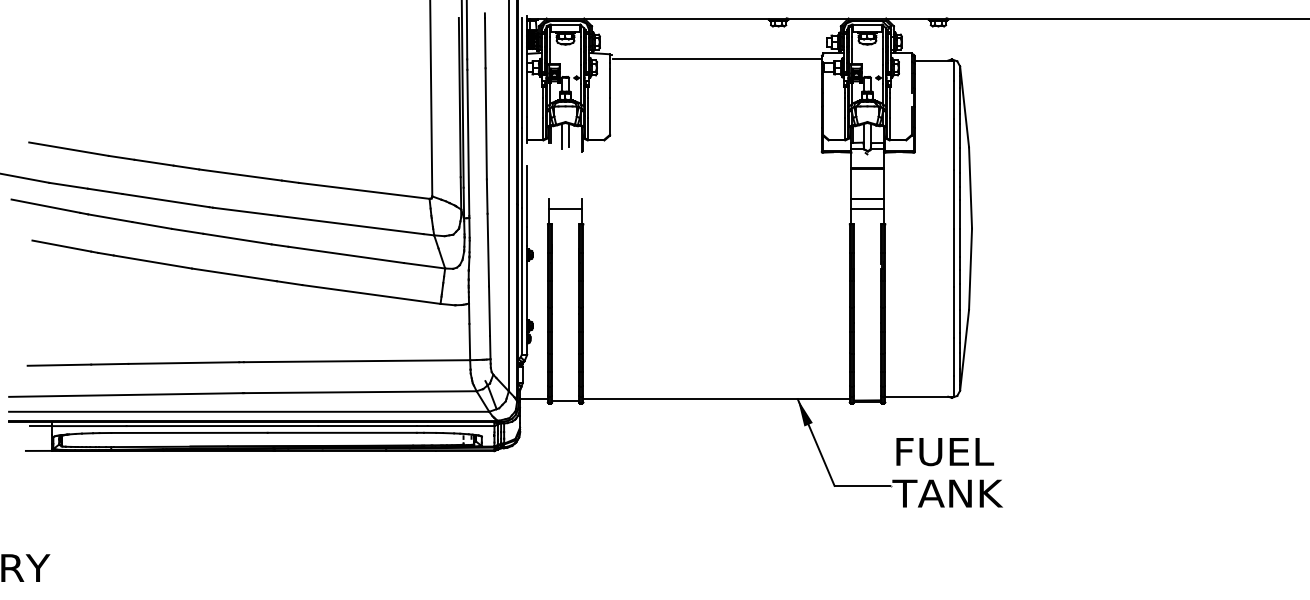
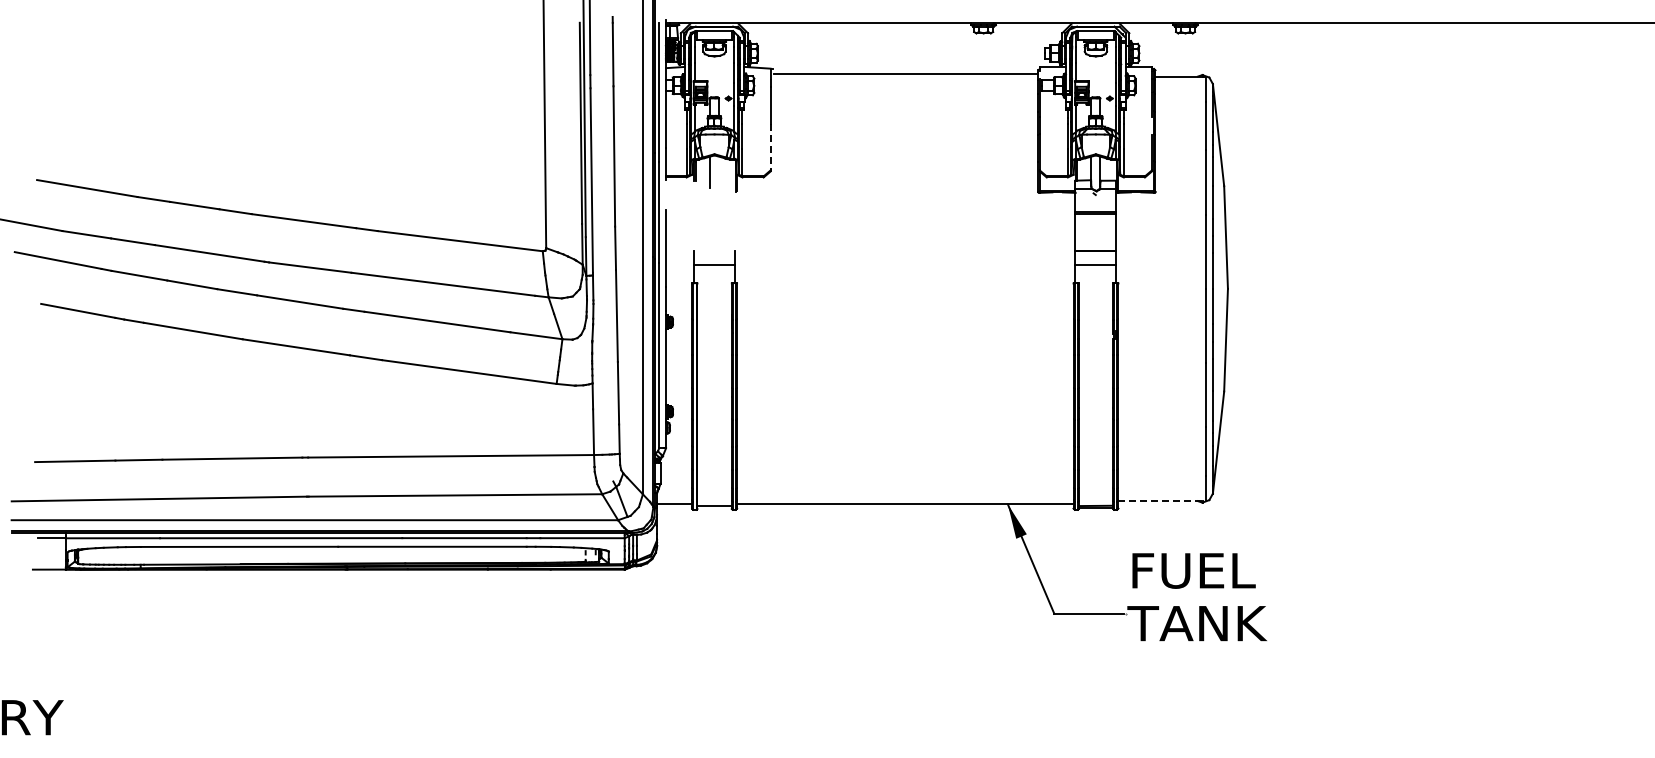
line: (609, 116) -> (770, 147), solid -> dashed
line: (568, 135) -> (718, 171), removed
line: (920, 396) -> (1162, 501), solid -> dashed

